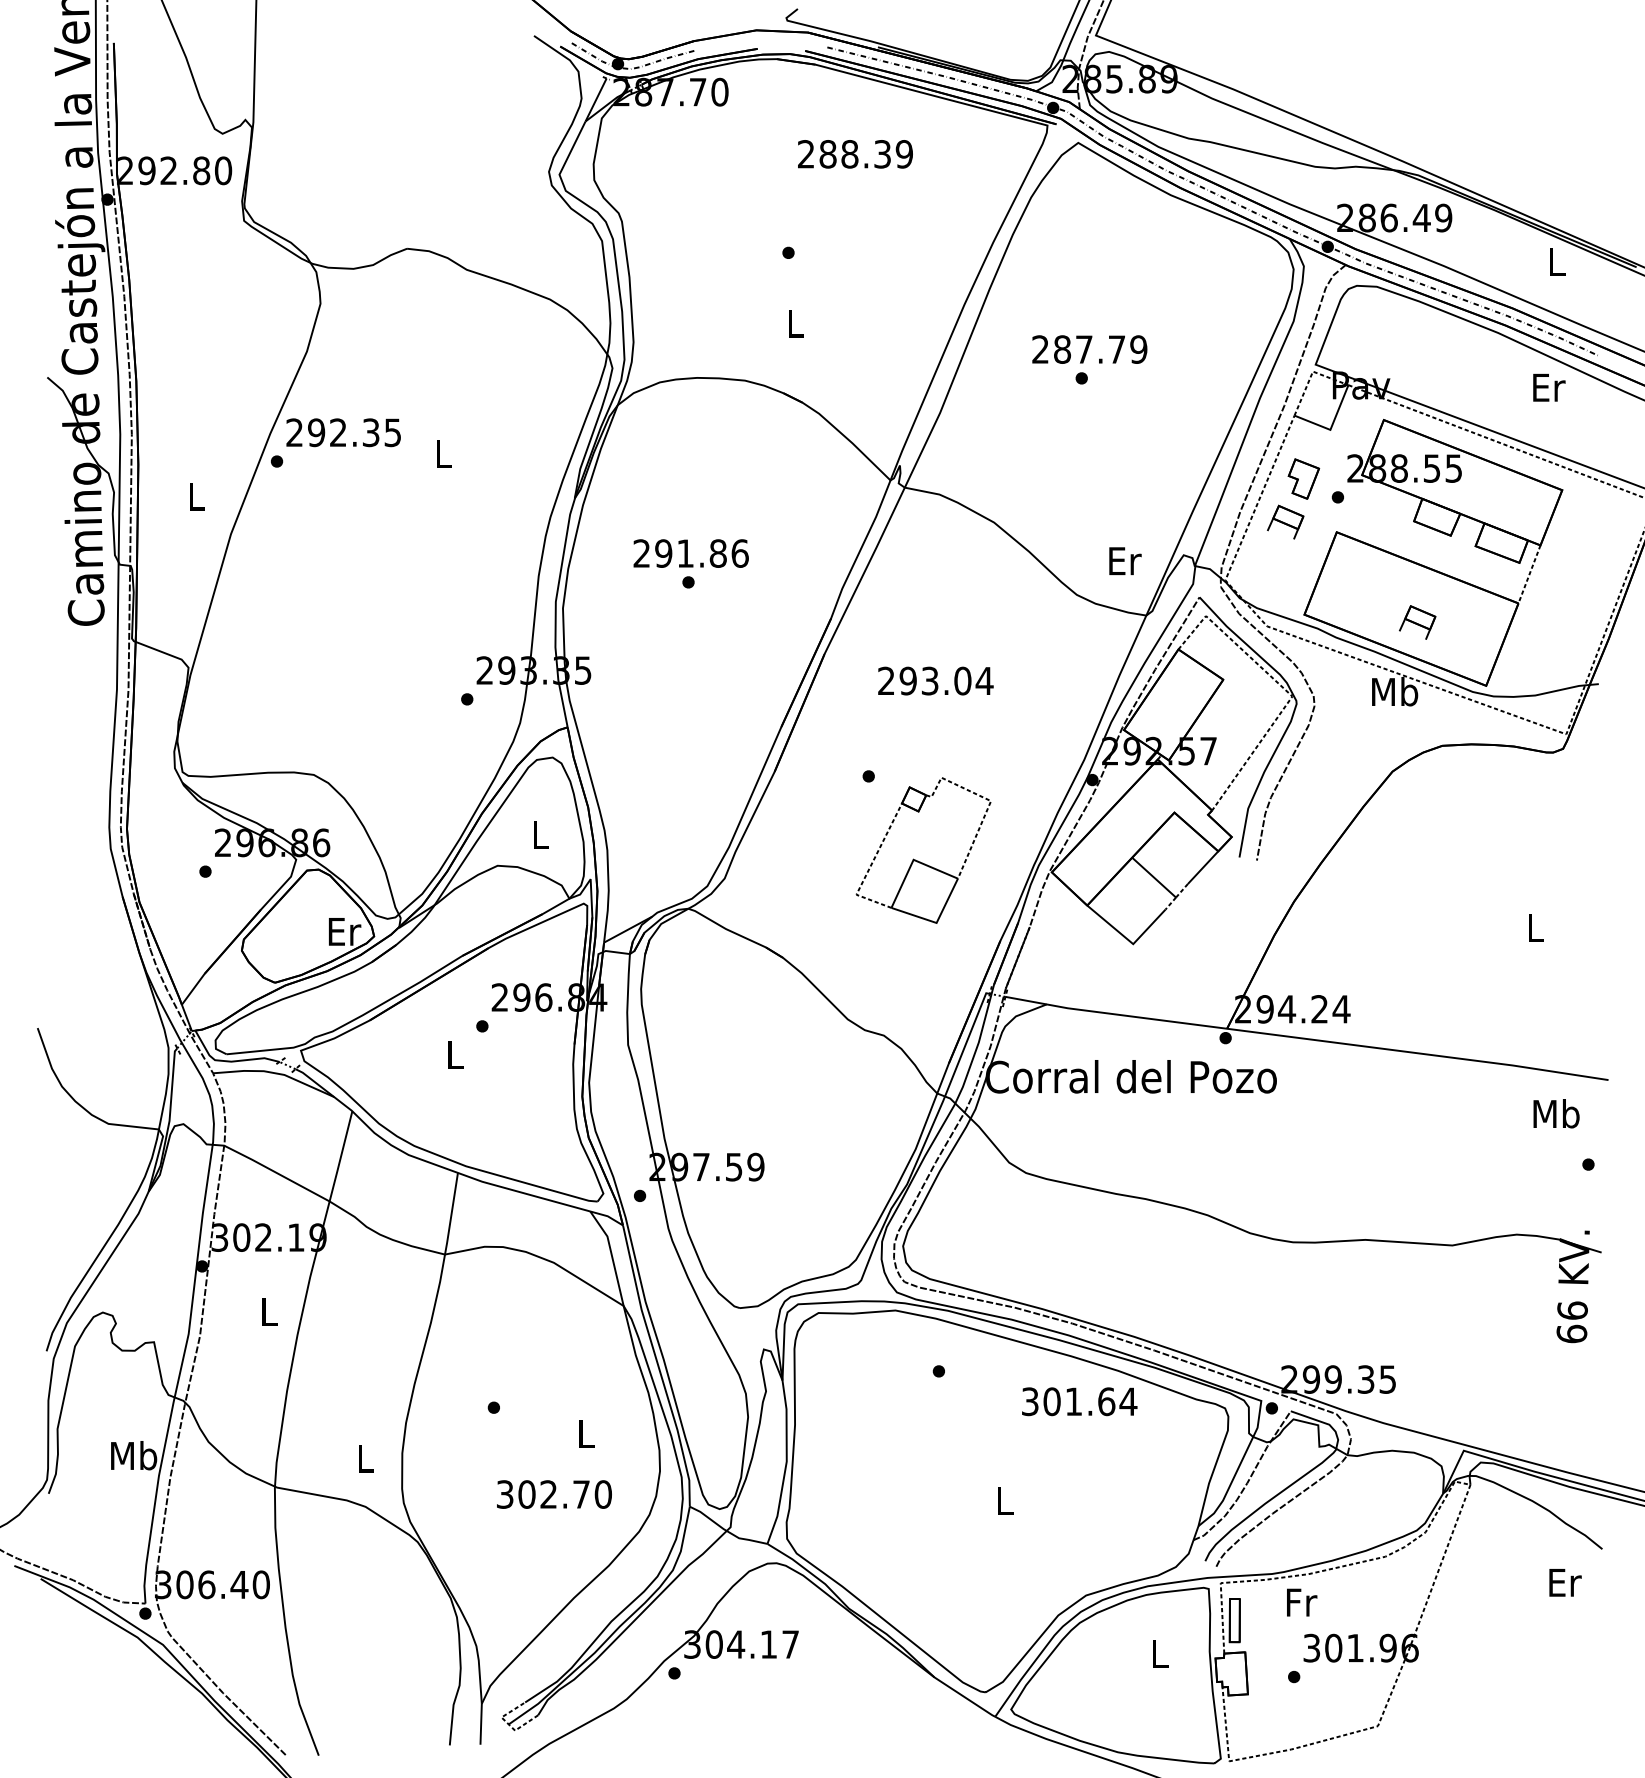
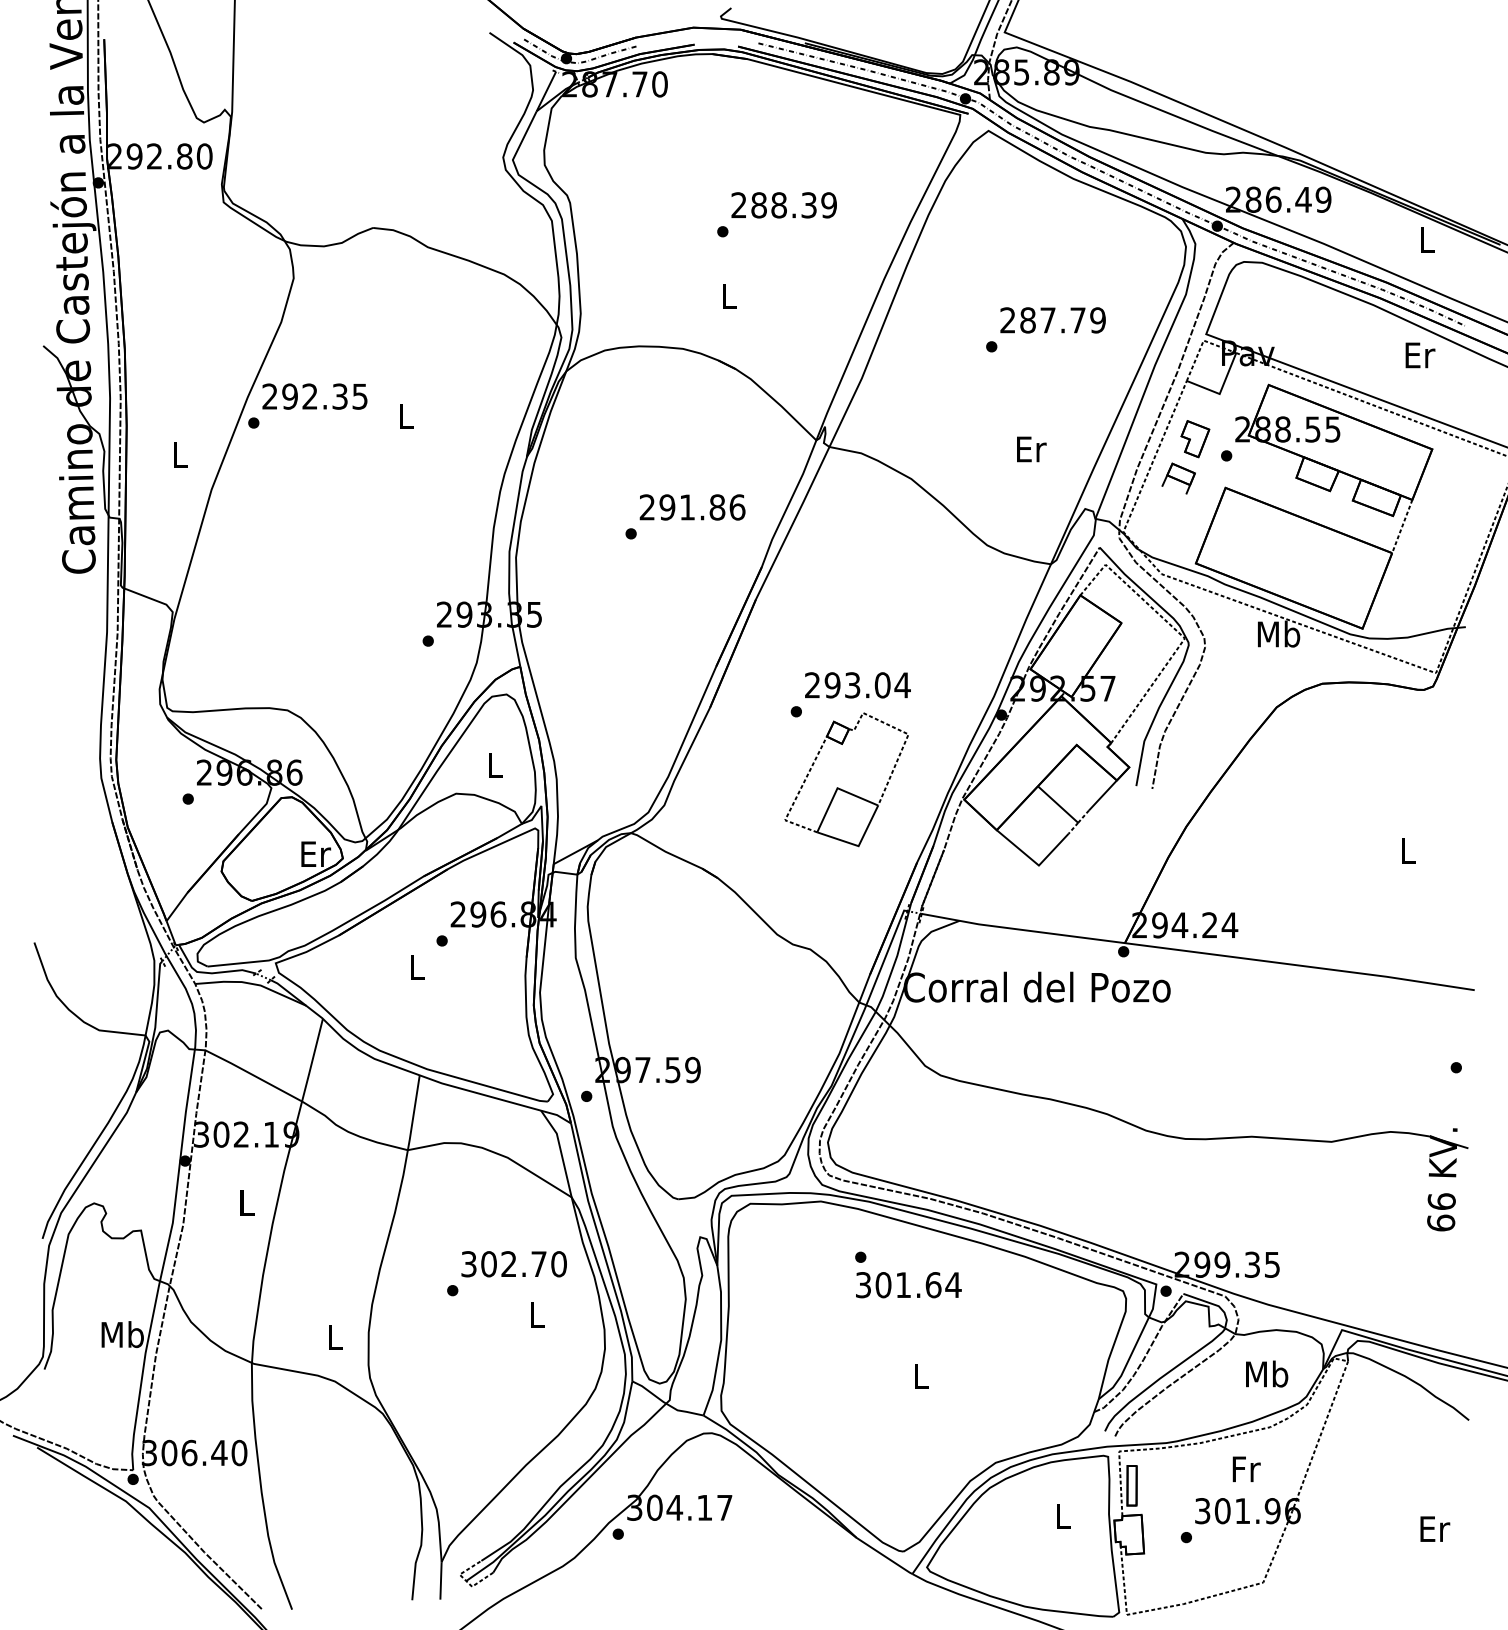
text: (854, 154) -> (783, 205), moved
text: (1089, 349) -> (1052, 320), moved
text: (691, 553) -> (692, 507), moved
text: (1125, 561) -> (1031, 449), moved
part: (1417, 622) -> (1299, 570), removed
text: (935, 681) -> (857, 685), moved
text: (1557, 1113) -> (1267, 1373), moved
text: (1079, 1402) -> (908, 1285), moved
text: (553, 1494) -> (513, 1264), moved
text: (1565, 1582) -> (1435, 1528), moved
text: (1301, 1601) -> (1246, 1468), moved

